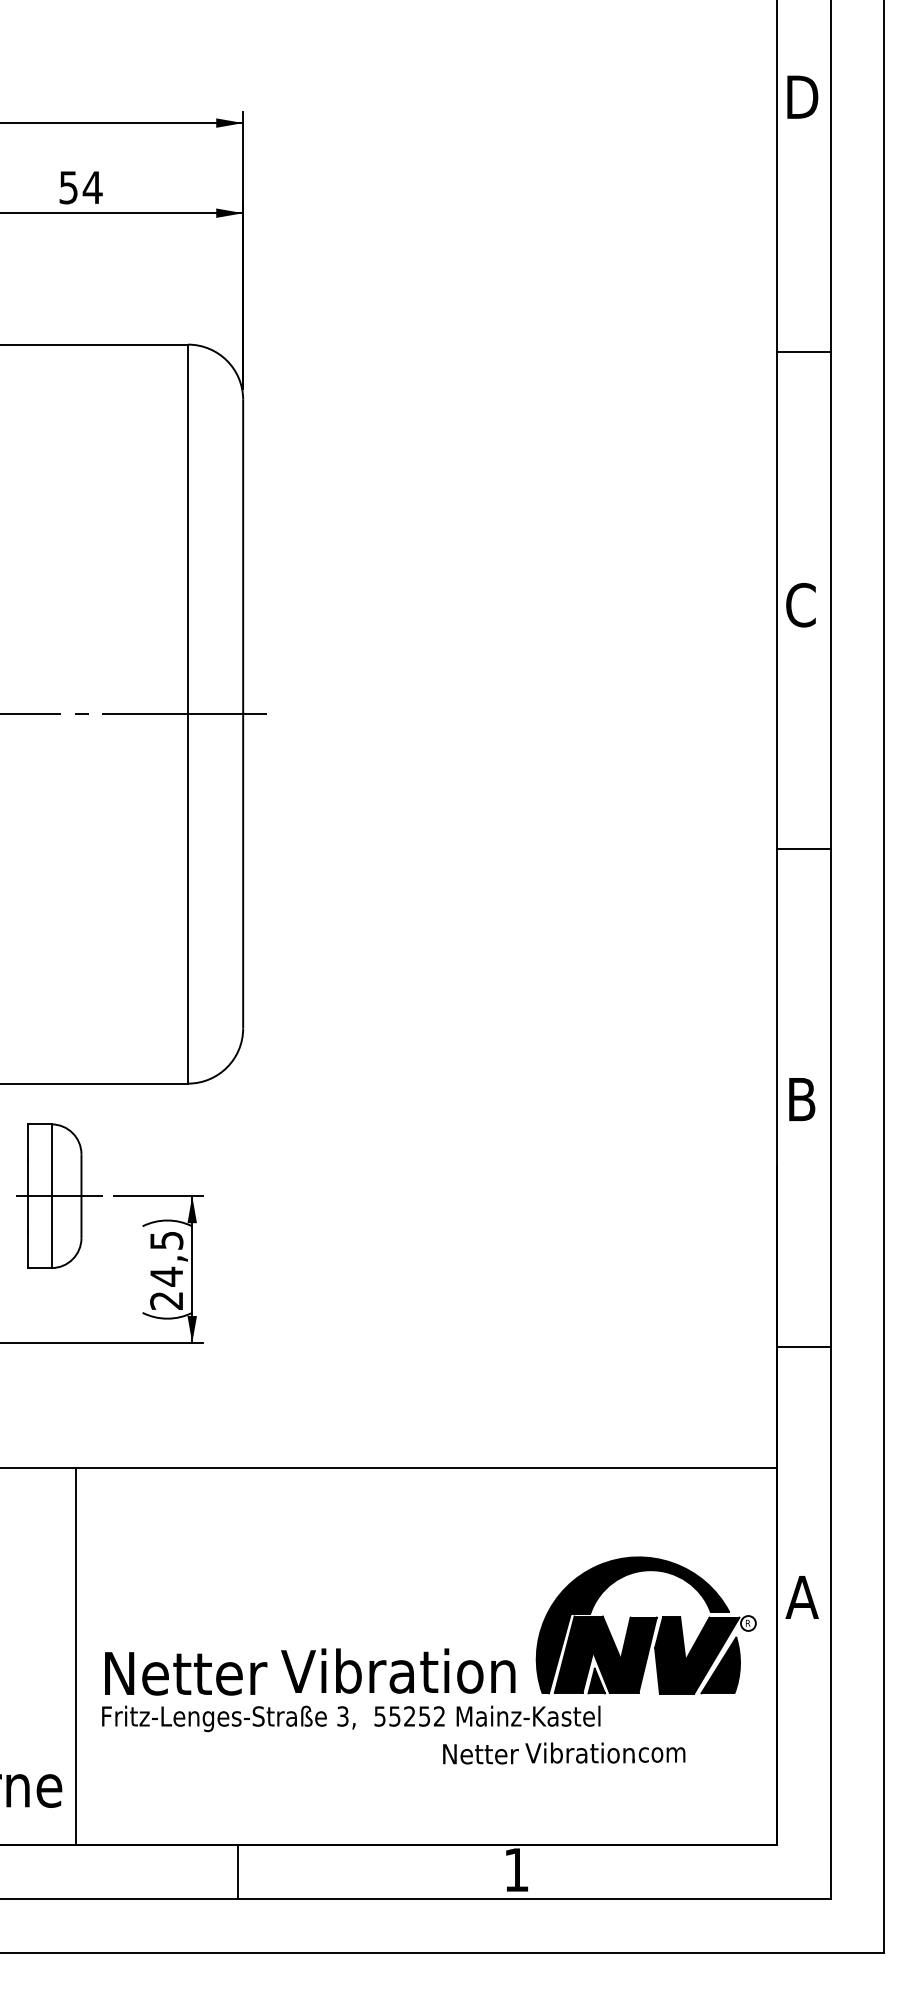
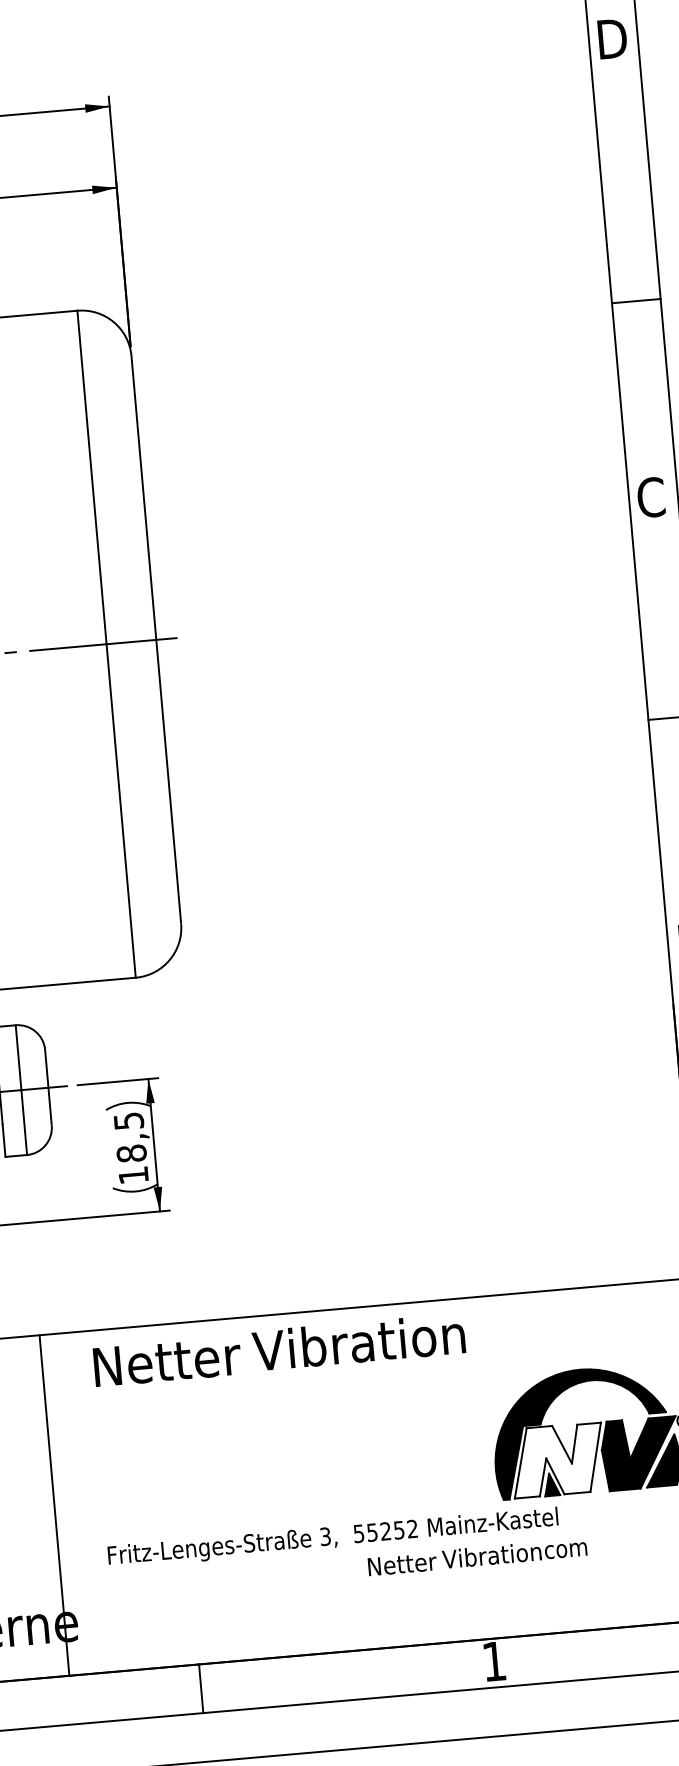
line: (803, 351) -> (636, 300), moved
text: (166, 1287) -> (132, 1163), 24,5 -> 18,5
fill: (605, 1654) -> (557, 1460), removed
line: (75, 1655) -> (54, 1504), moved
text: (310, 1671) -> (279, 1349), moved
text: (564, 1753) -> (477, 1557), moved
line: (237, 1871) -> (201, 1688), moved

